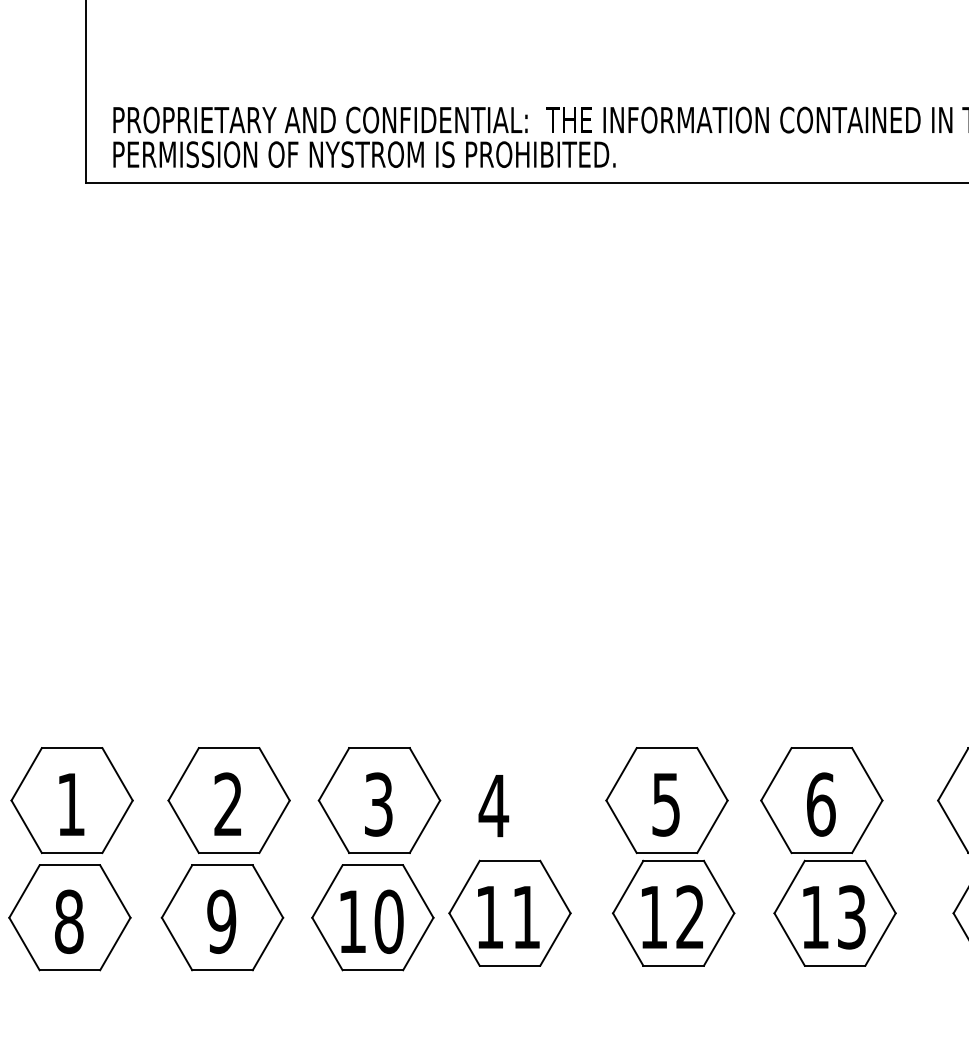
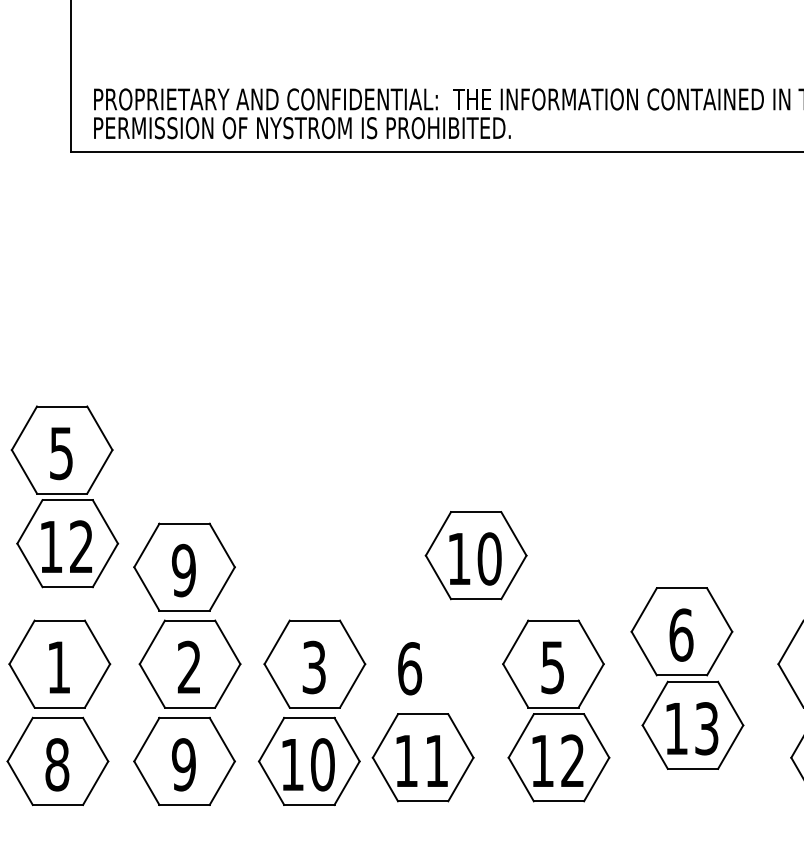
part: (78, 598) -> (65, 496), added
part: (573, 669) -> (475, 555), added
part: (222, 683) -> (184, 567), added
text: (493, 805) -> (409, 668), 4 -> 6
part: (828, 856) -> (687, 678), moved

